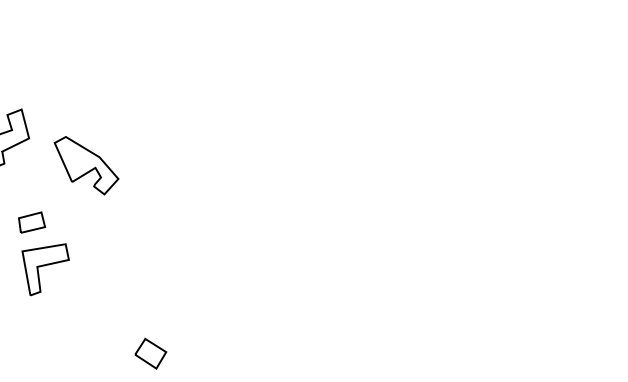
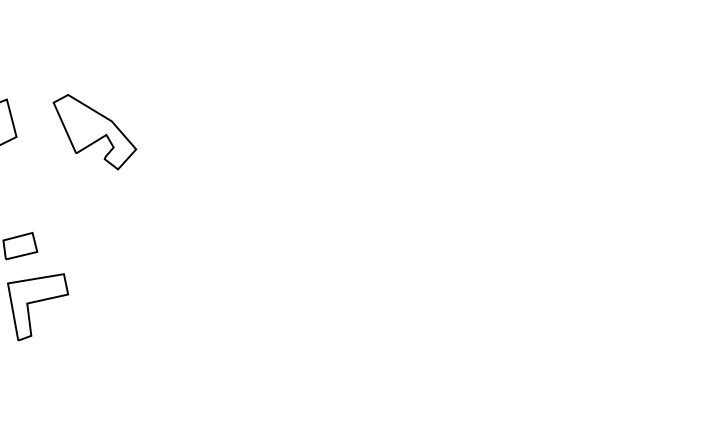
part: (86, 165) -> (94, 131), moved
part: (150, 353) -> (173, 415), removed

